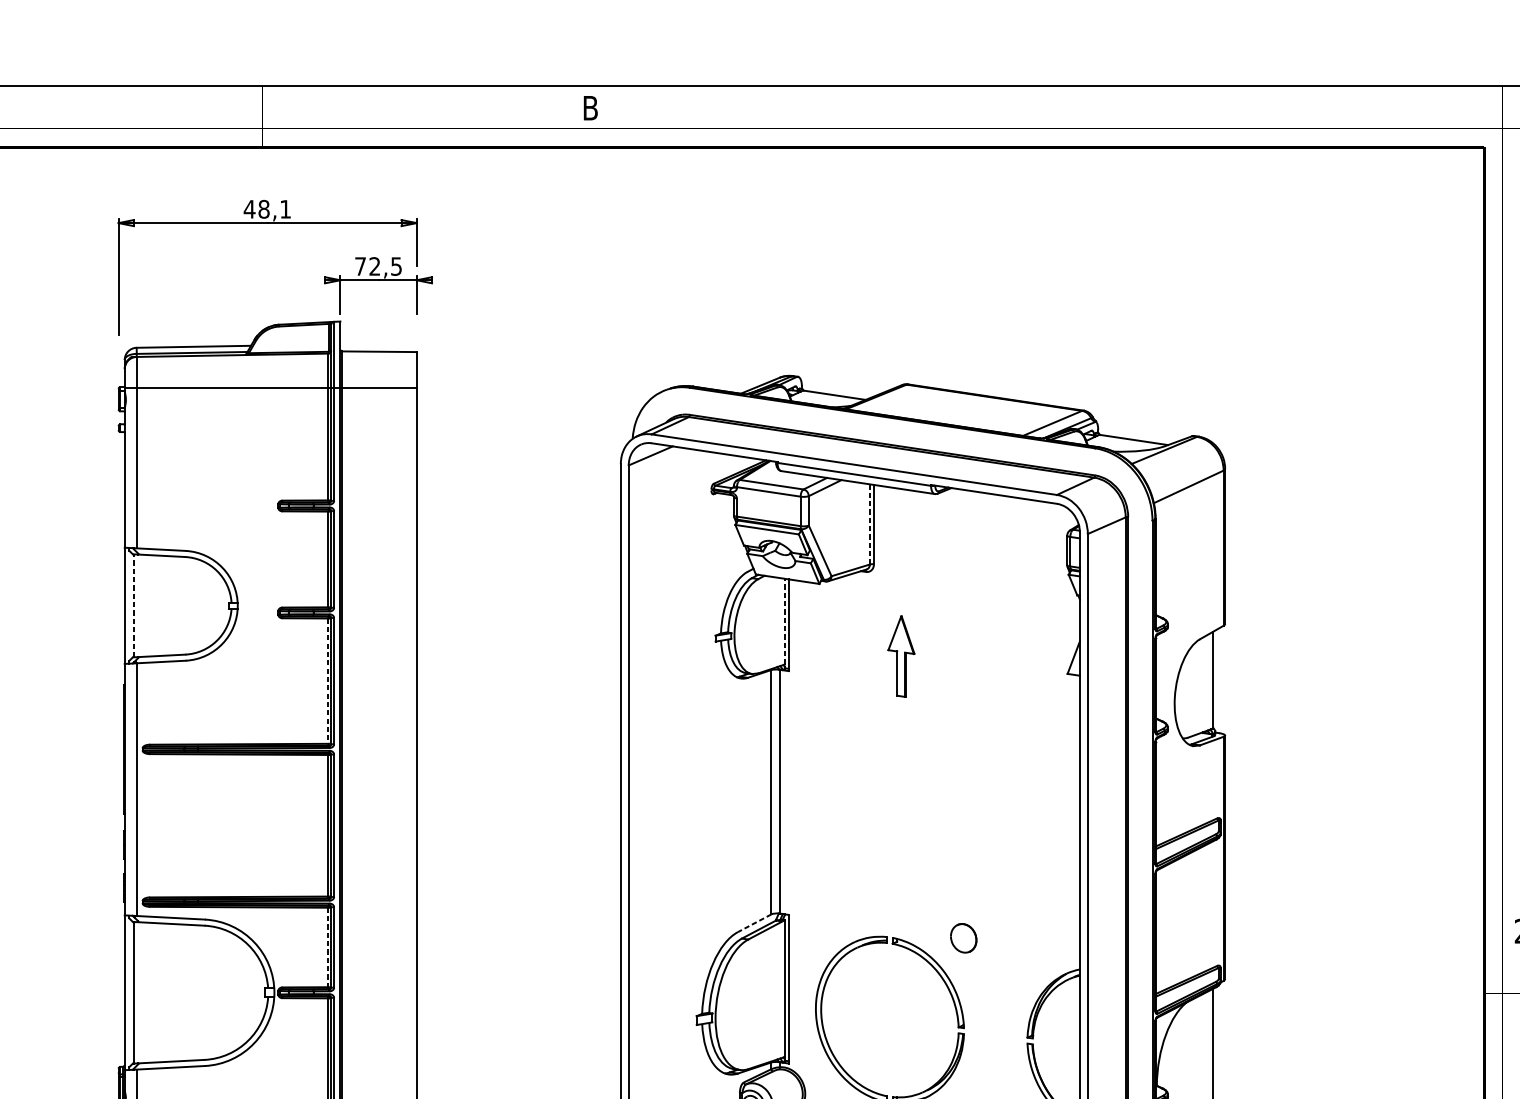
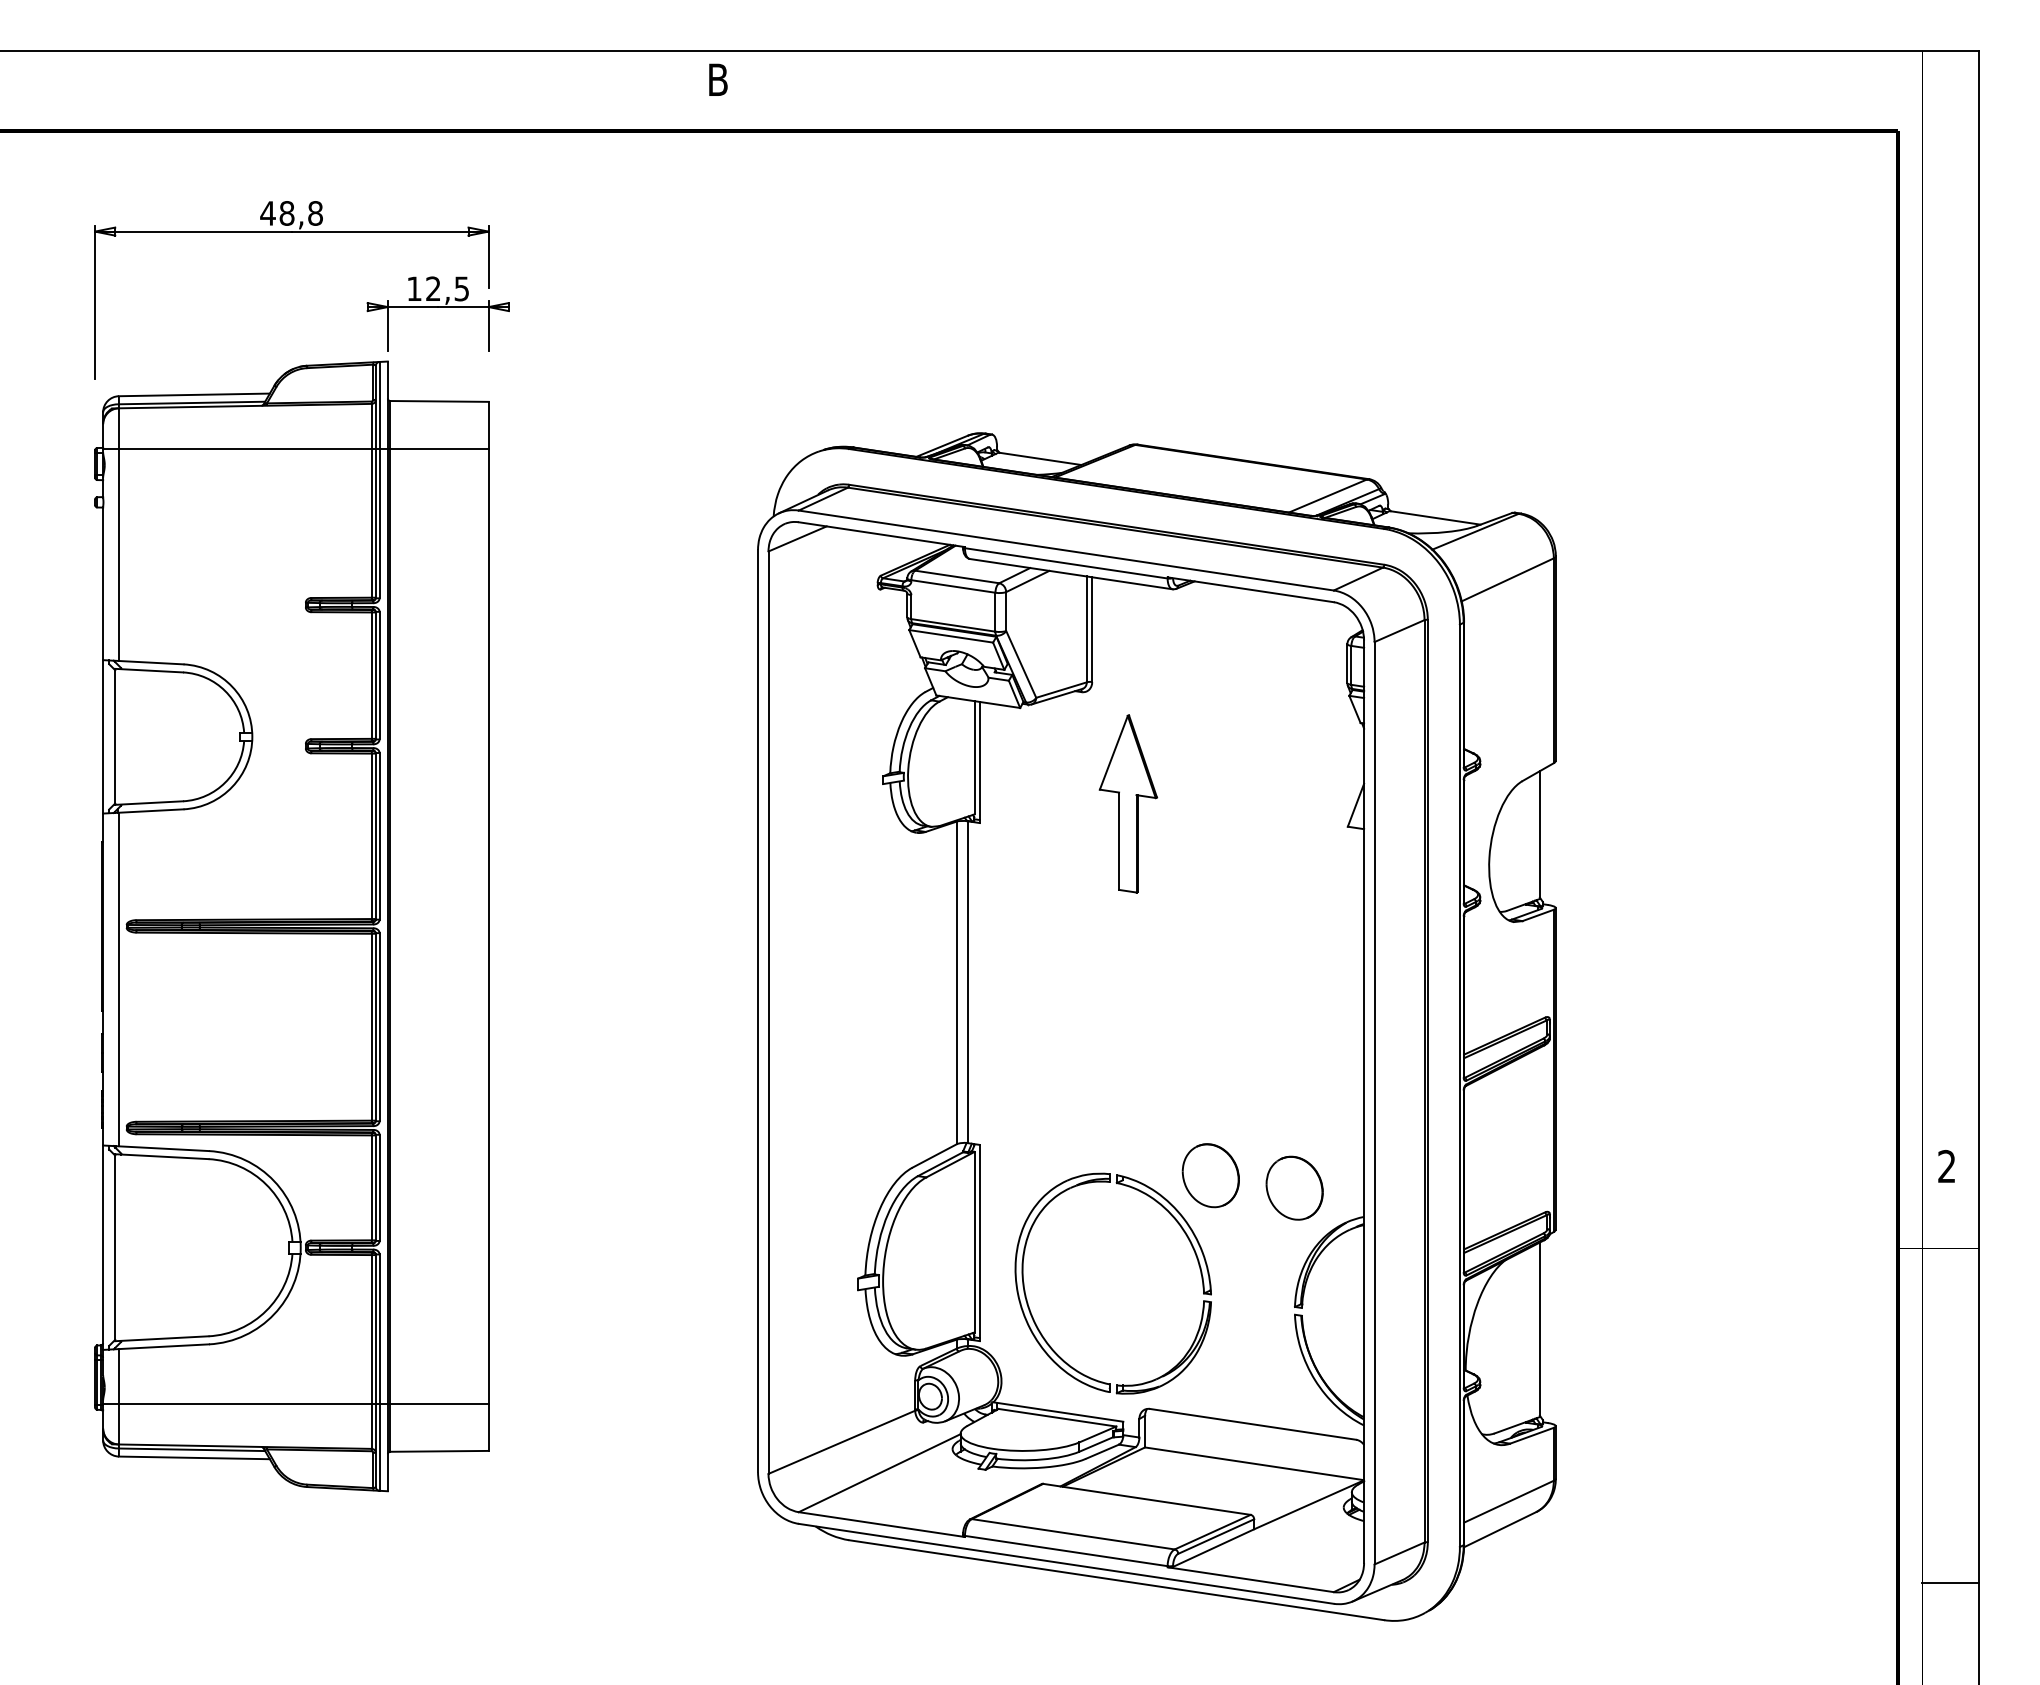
text: (285, 209) -> (315, 213), 48,1 -> 48,8
text: (360, 266) -> (414, 288), 72,5 -> 12,5
line: (869, 524) -> (1086, 629), dashed -> solid
line: (134, 605) -> (115, 736), dashed -> solid
line: (784, 621) -> (974, 757), dashed -> solid
part: (901, 656) -> (1128, 803), size x1.67
line: (328, 681) -> (371, 836), dashed -> solid
line: (754, 923) -> (934, 1156), dashed -> solid
part: (963, 938) -> (1210, 1175), size x1.67
line: (328, 947) -> (371, 1188), dashed -> solid
part: (1027, 947) -> (1294, 1187), added

